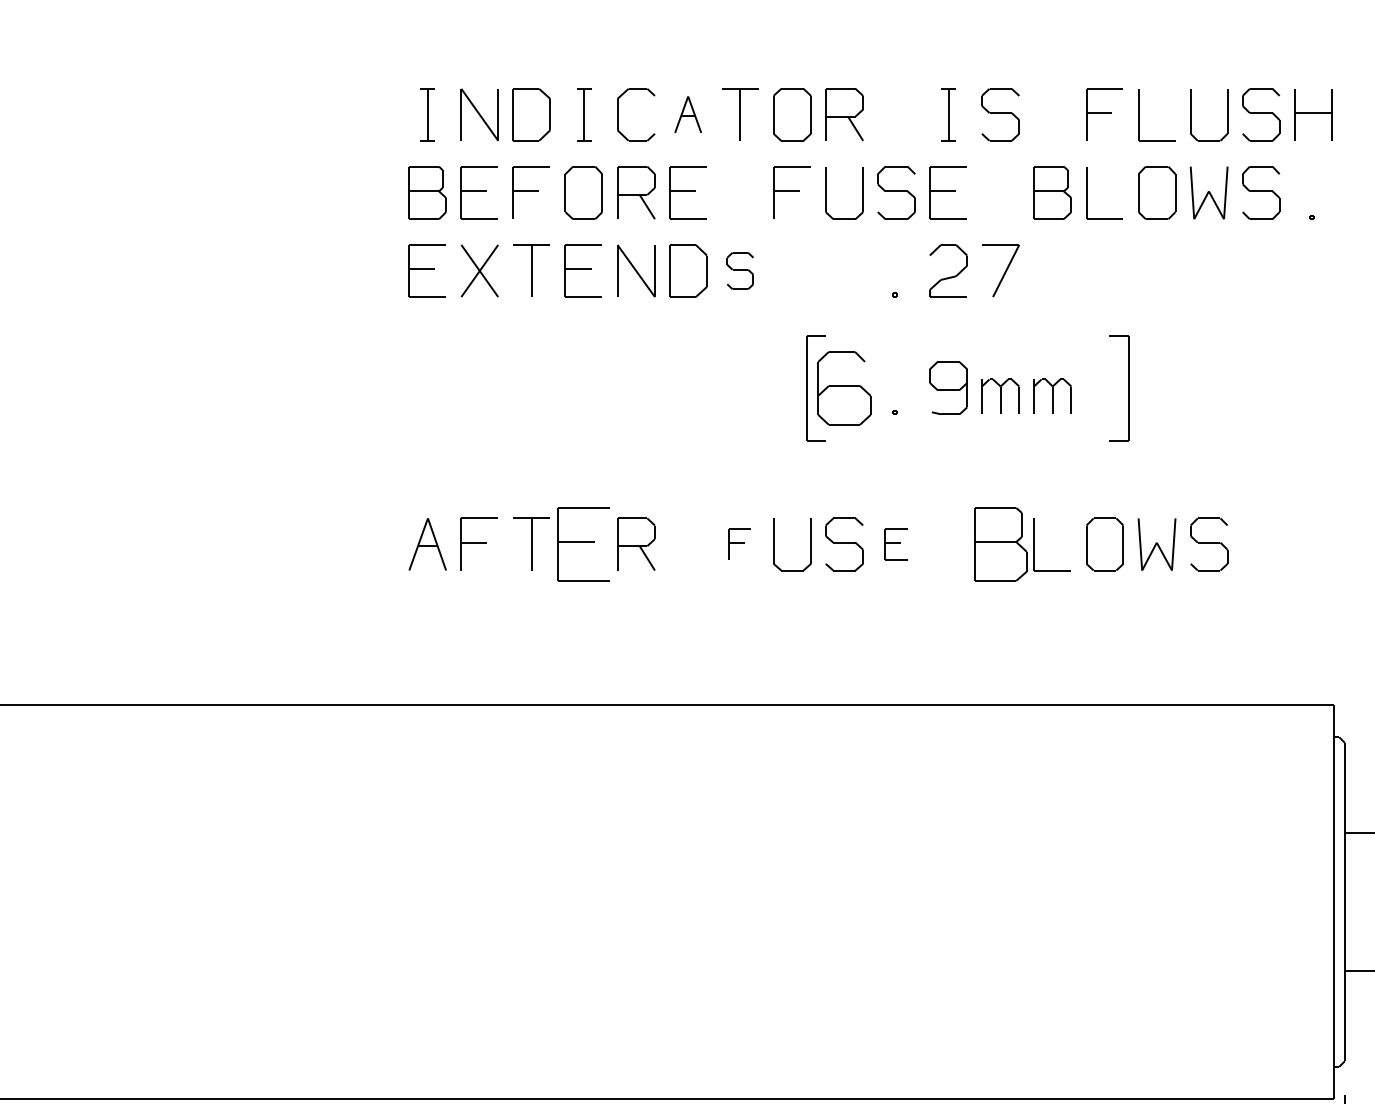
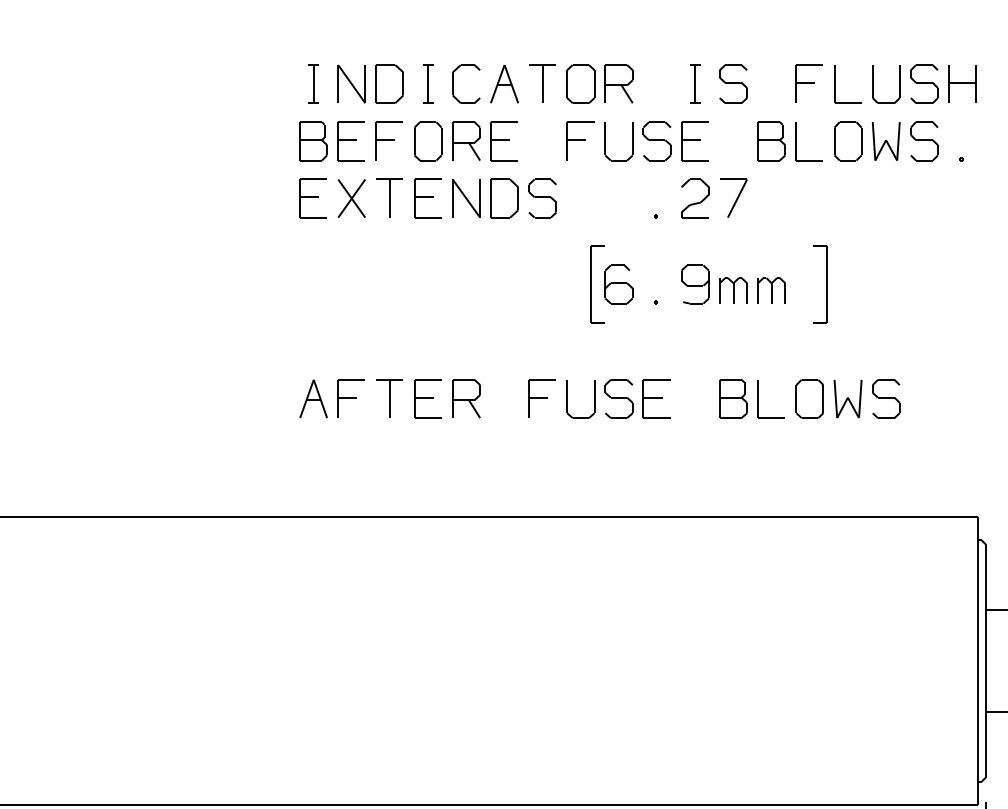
part: (687, 114) -> (504, 83), size x1.43
part: (740, 270) -> (542, 198), size x1.43
part: (844, 387) -> (619, 283), size x0.71
part: (739, 543) -> (542, 398), size x1.67
part: (582, 544) -> (427, 399), size x0.71
part: (895, 544) -> (656, 399), size x1.67
part: (1000, 544) -> (733, 399), size x0.71

